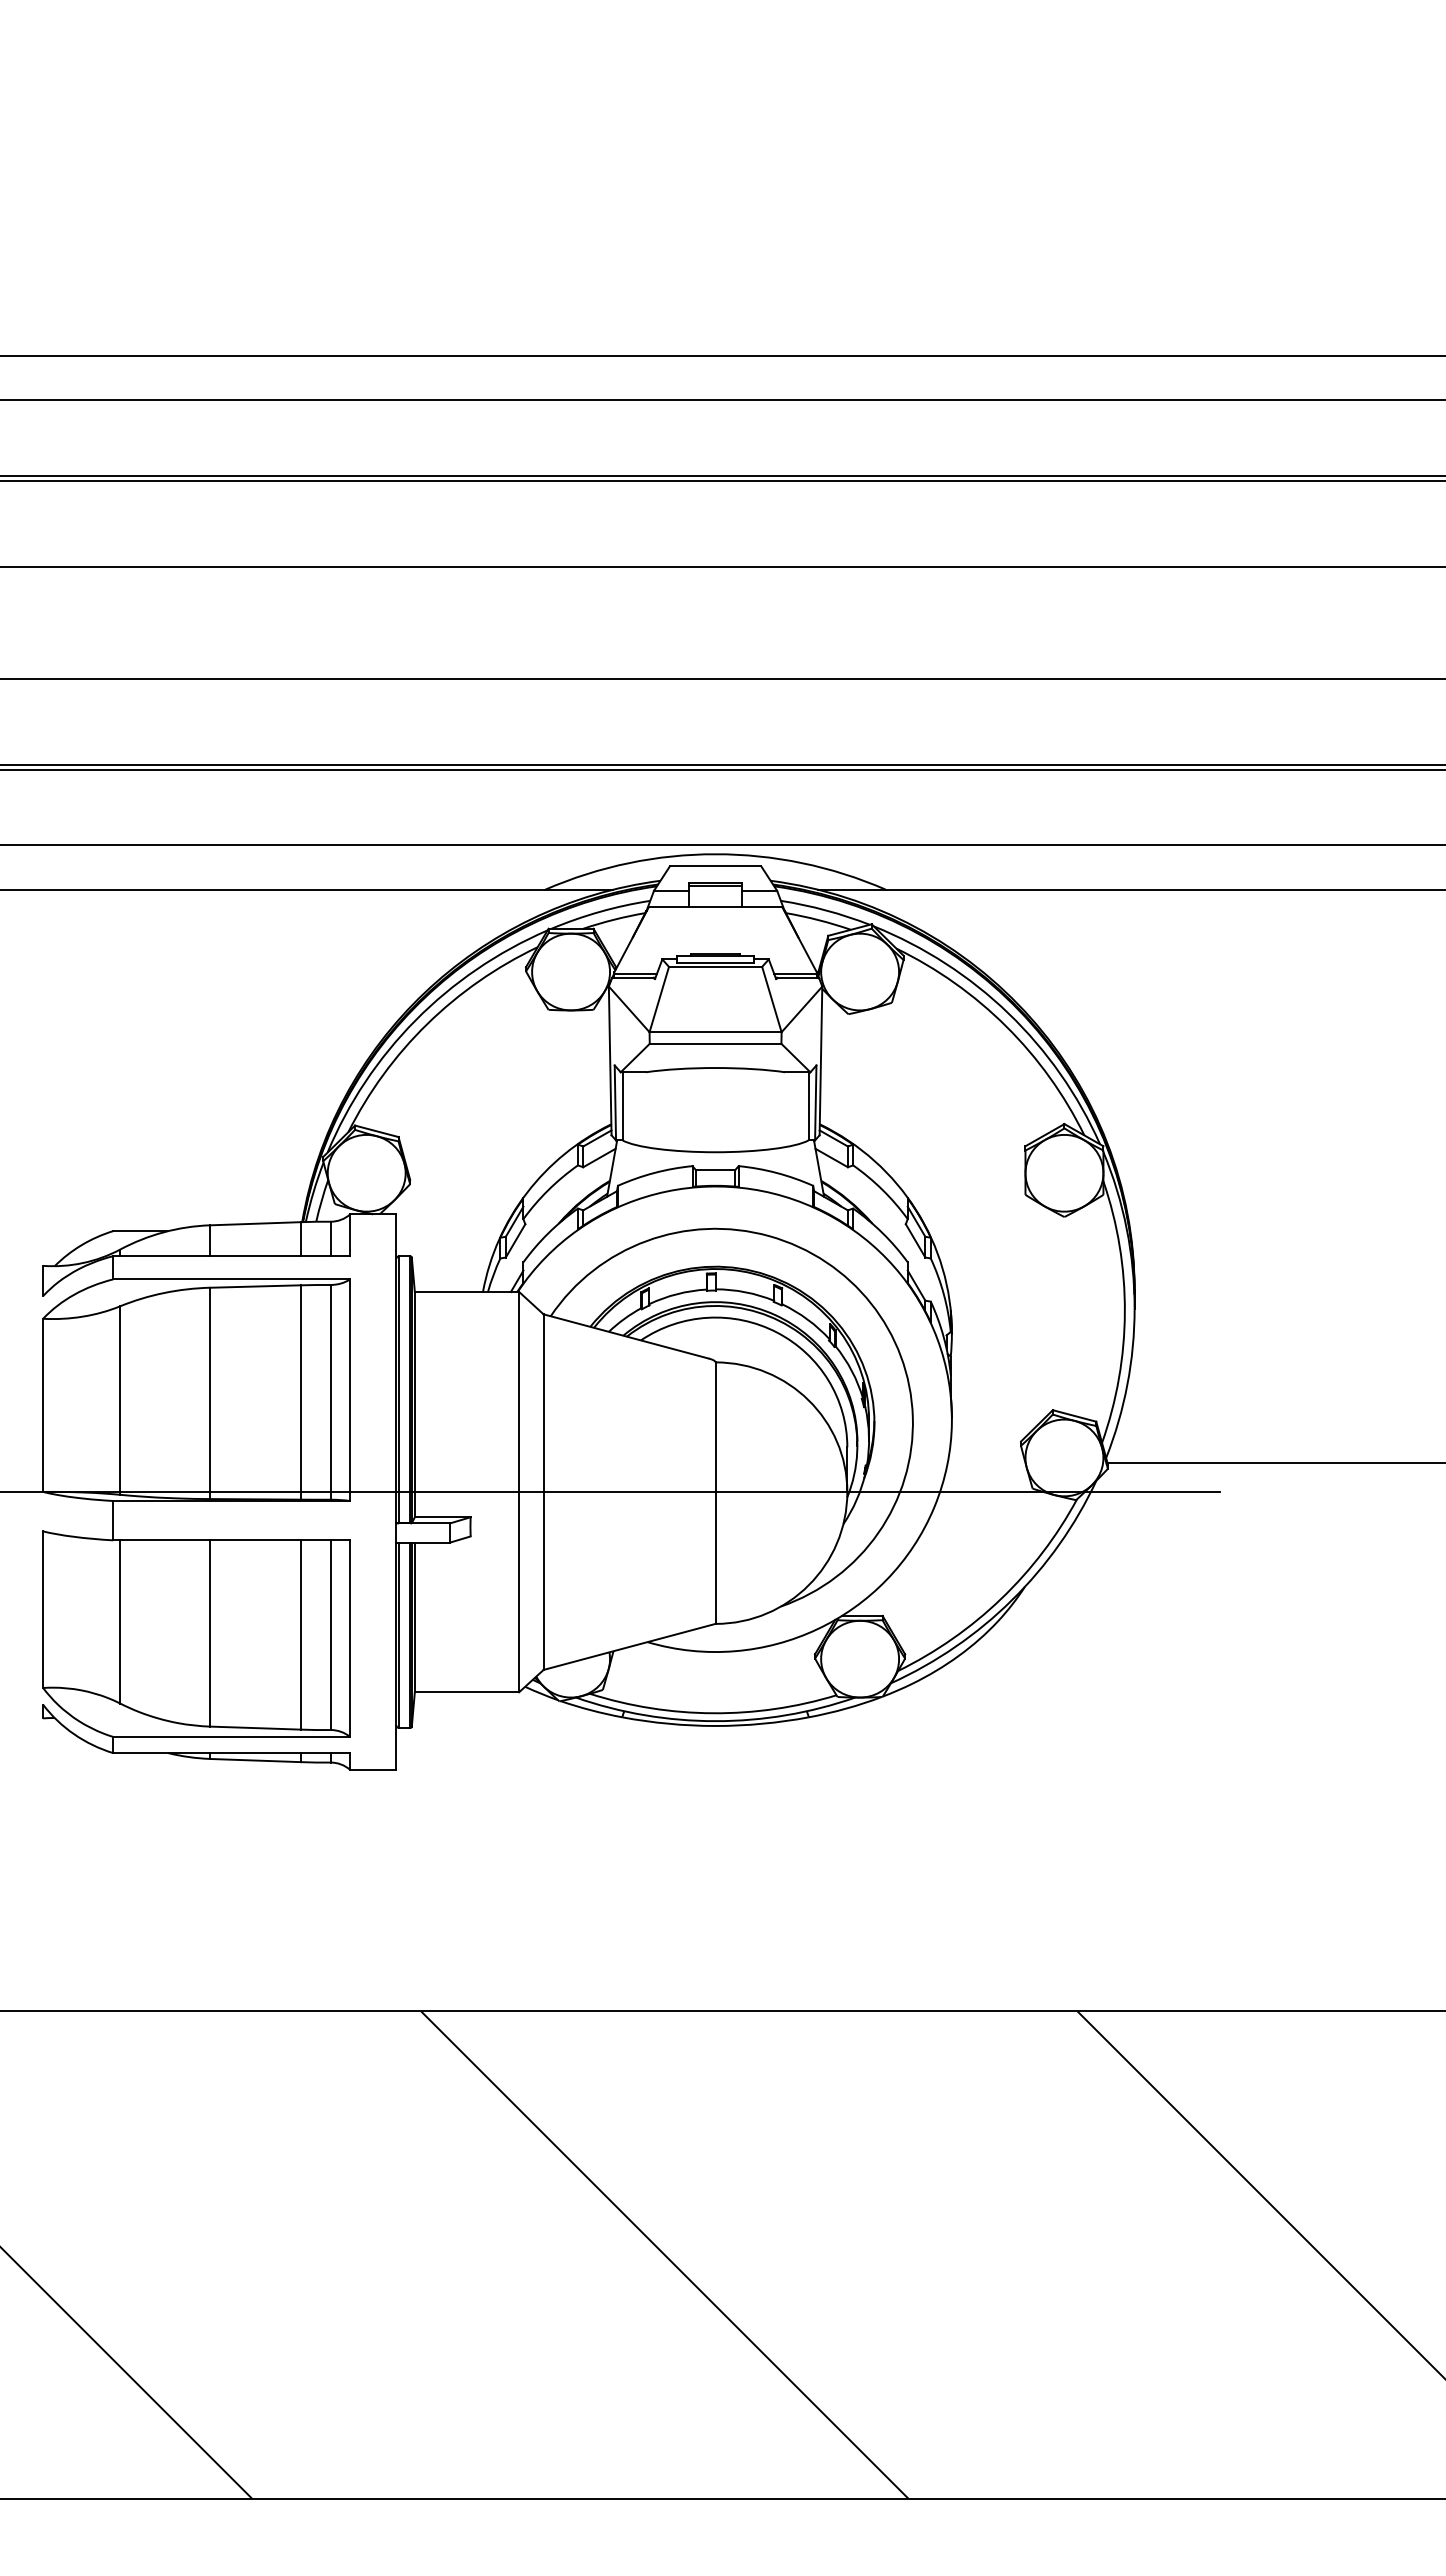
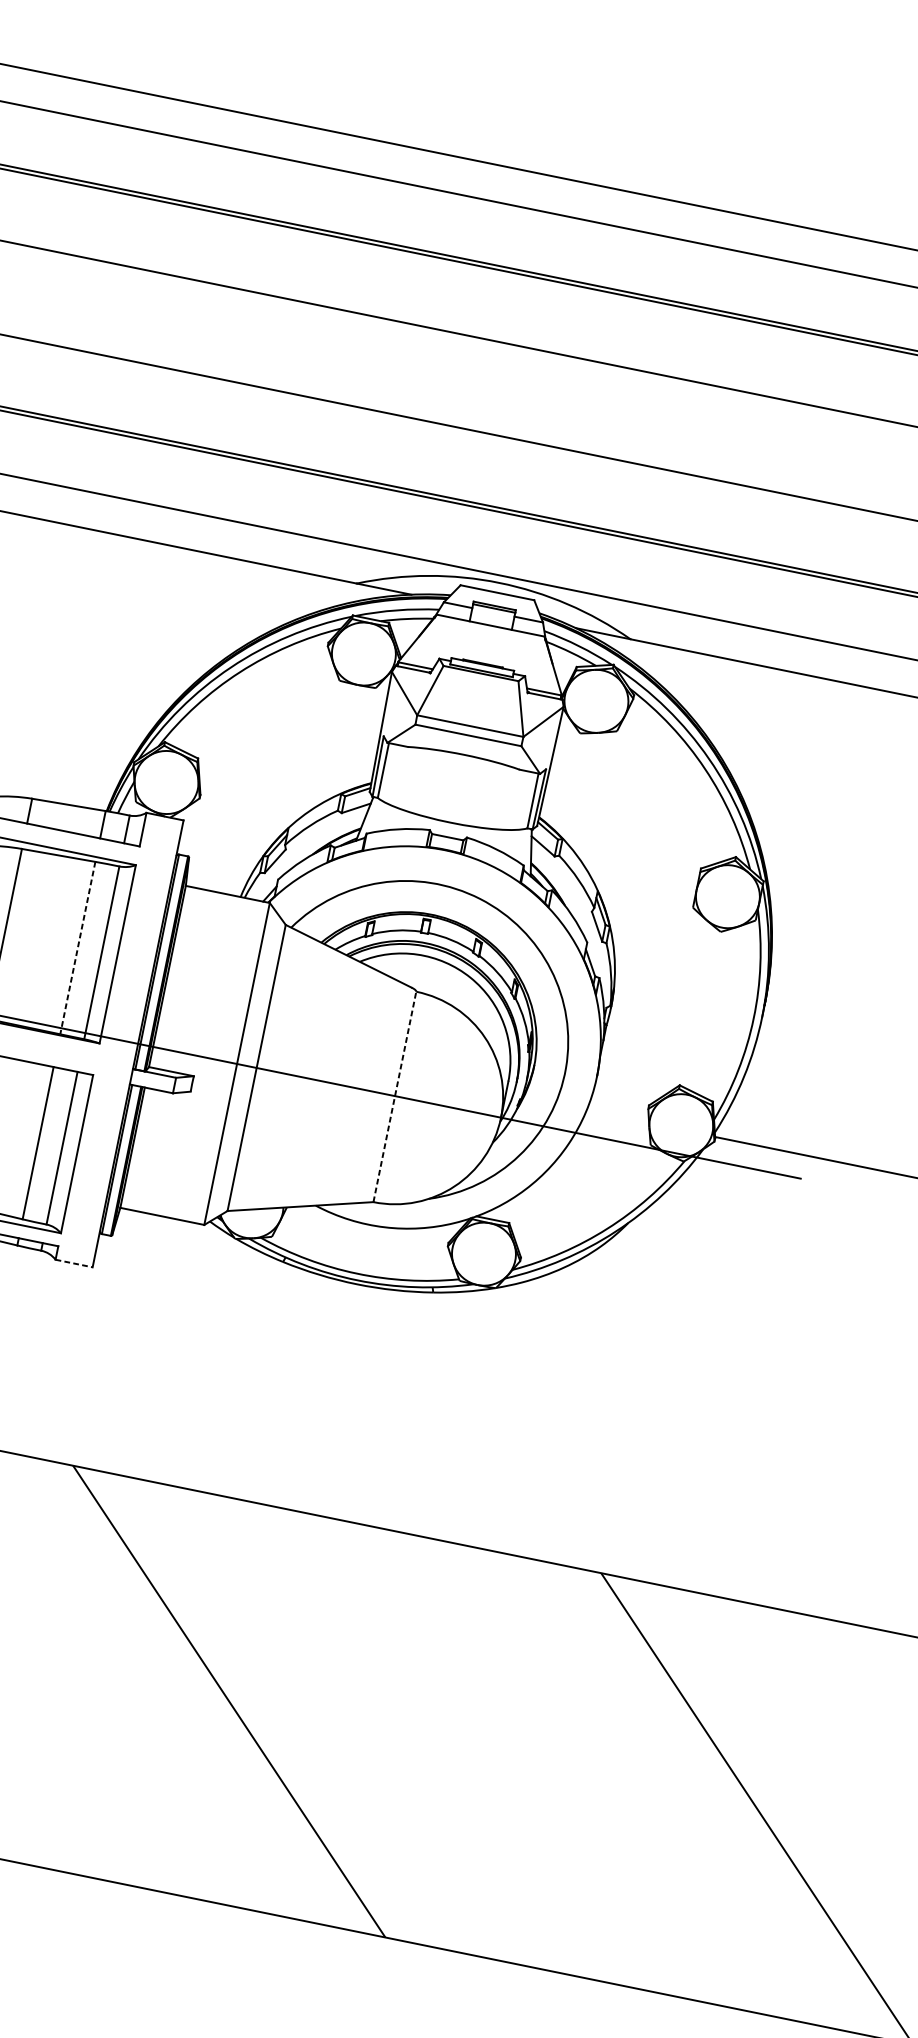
line: (301, 1392) -> (78, 948), solid -> dashed
line: (715, 1493) -> (394, 1097), solid -> dashed
line: (373, 1769) -> (74, 1263), solid -> dashed

